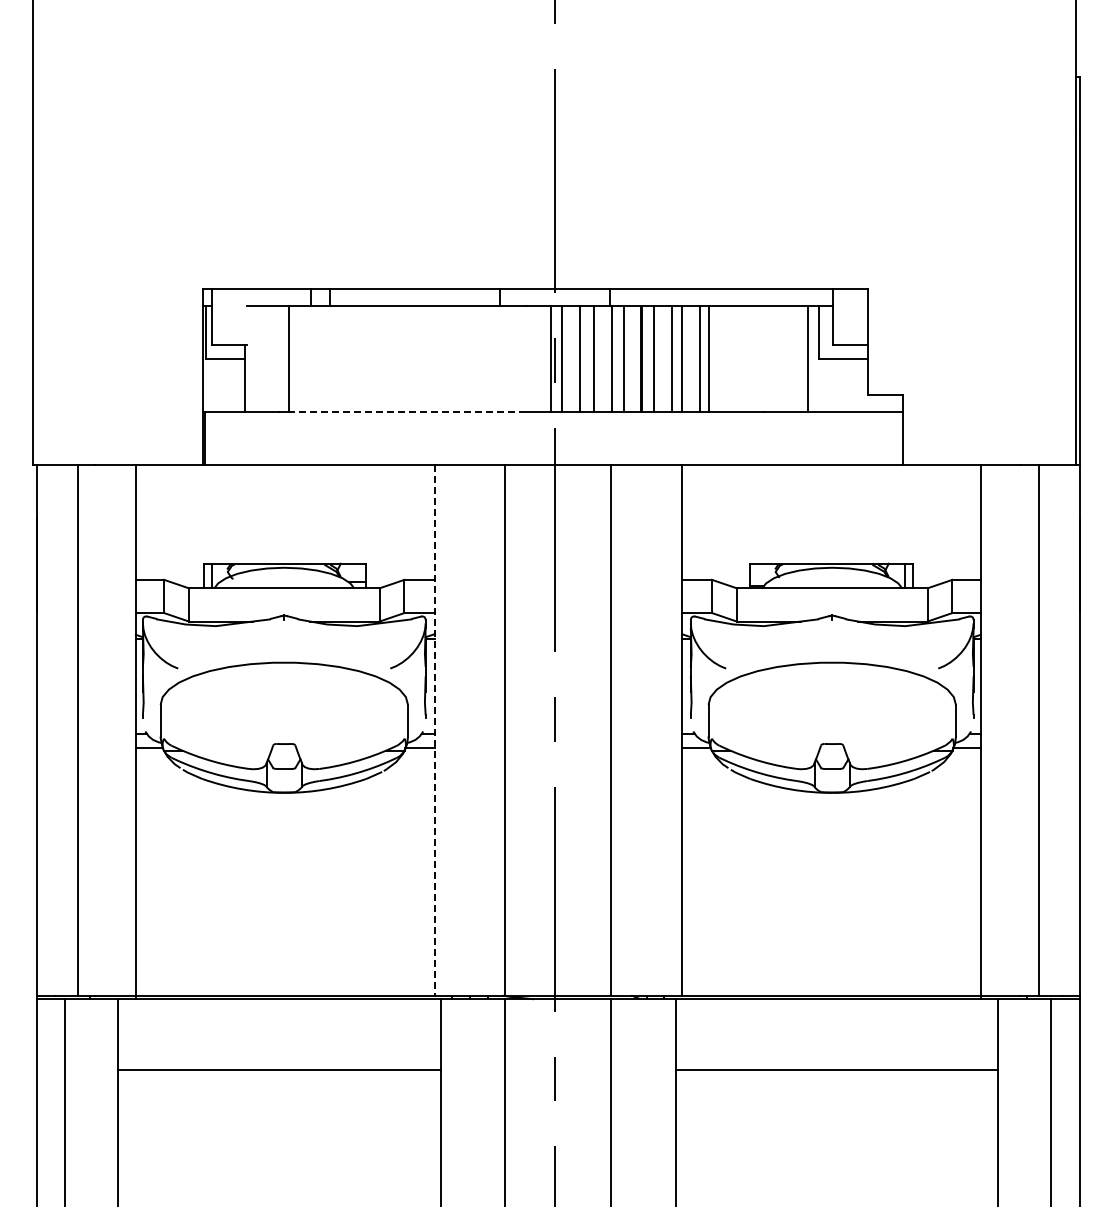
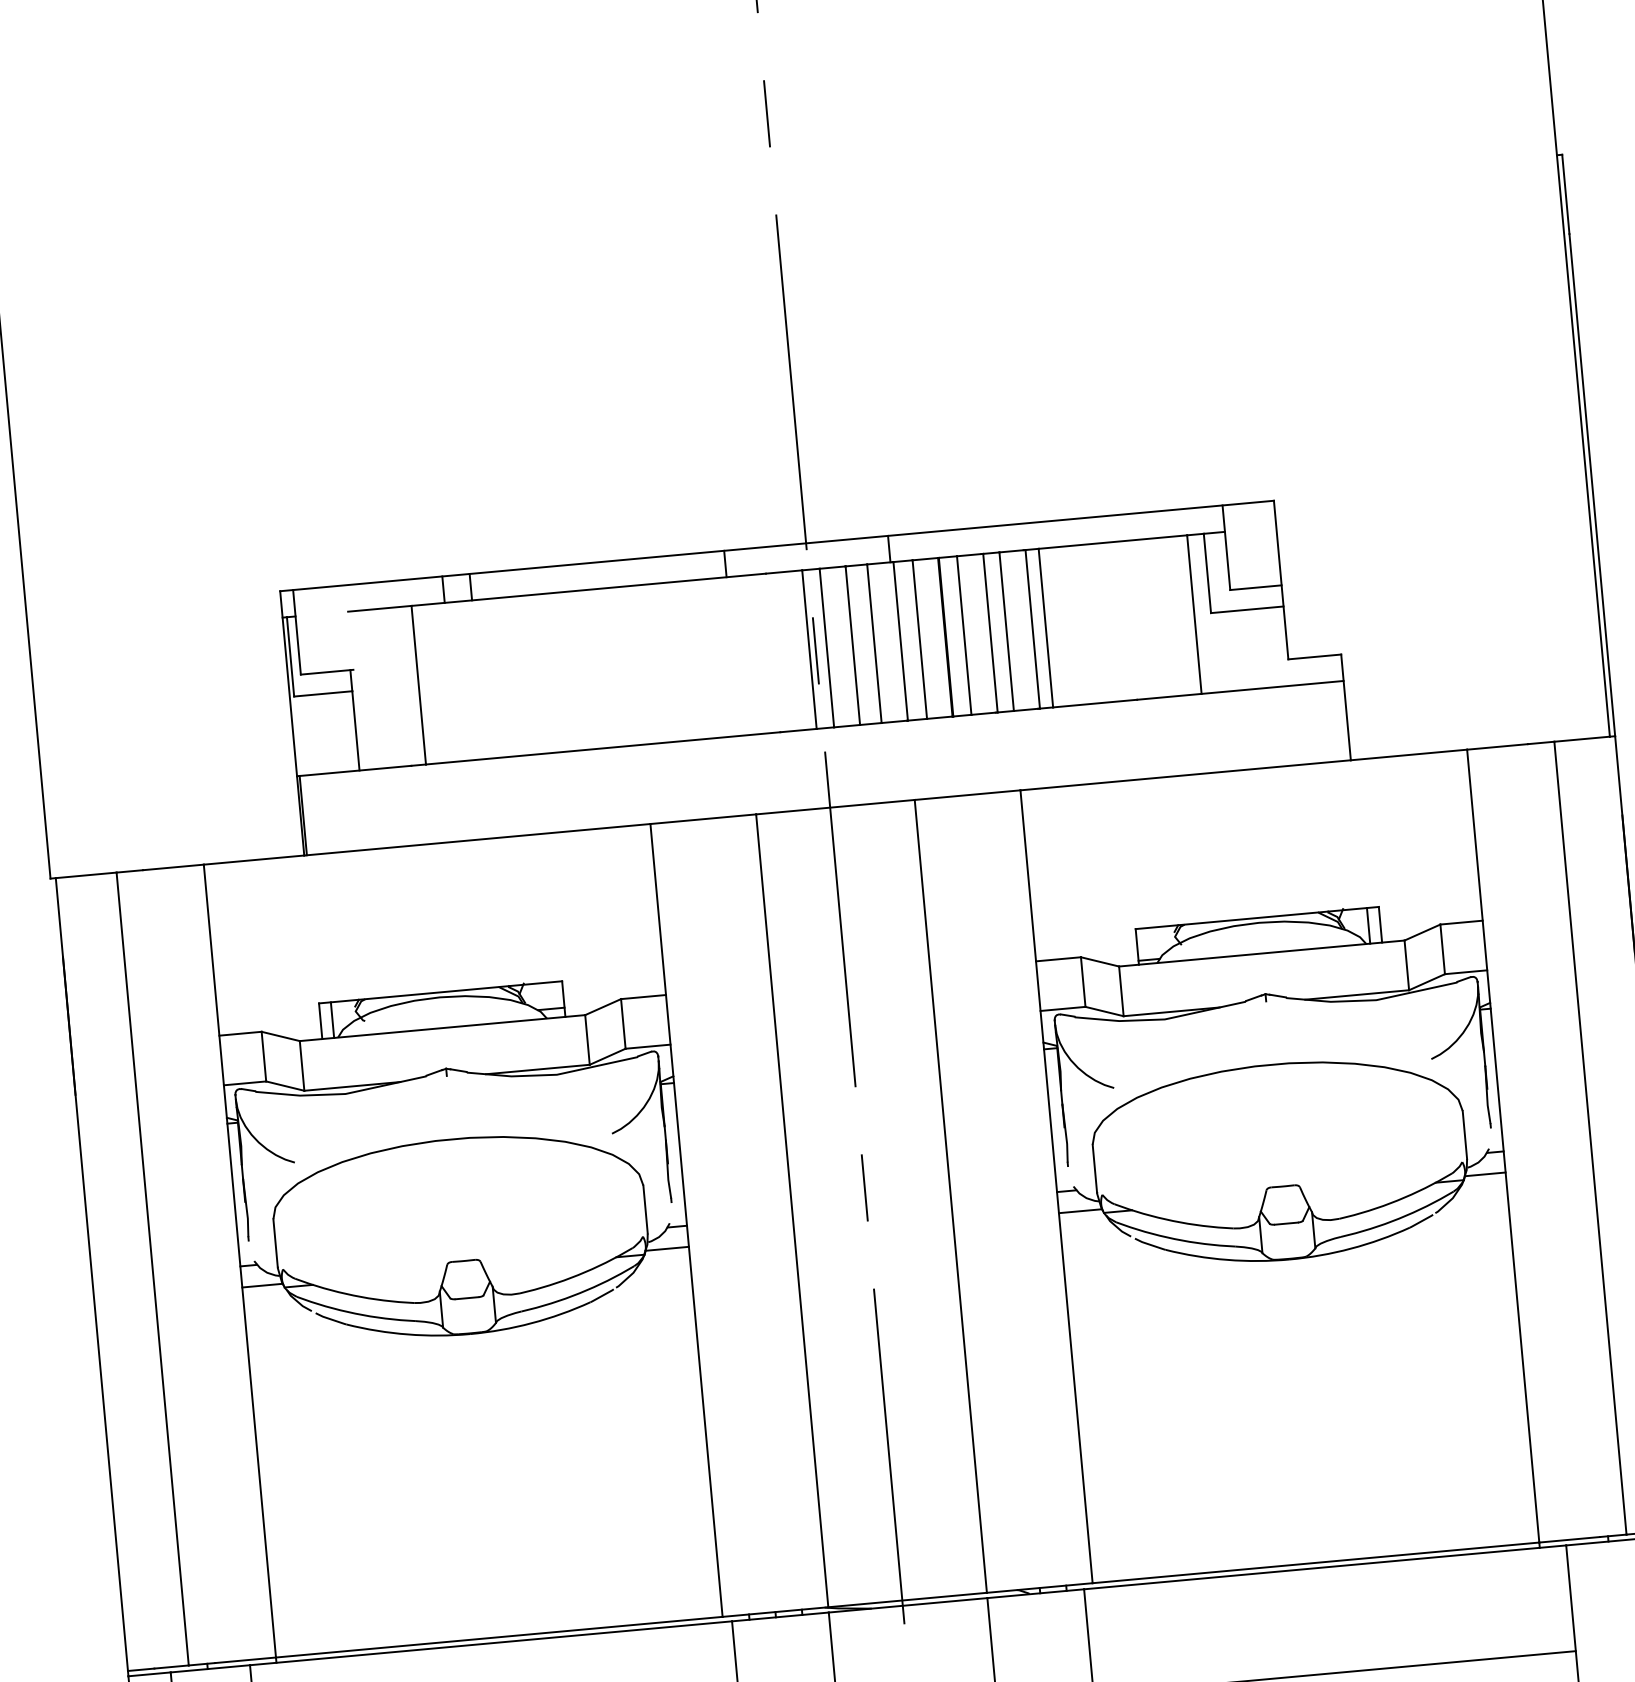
line: (407, 412) -> (602, 748), dashed -> solid
line: (434, 731) -> (686, 1221), dashed -> solid

